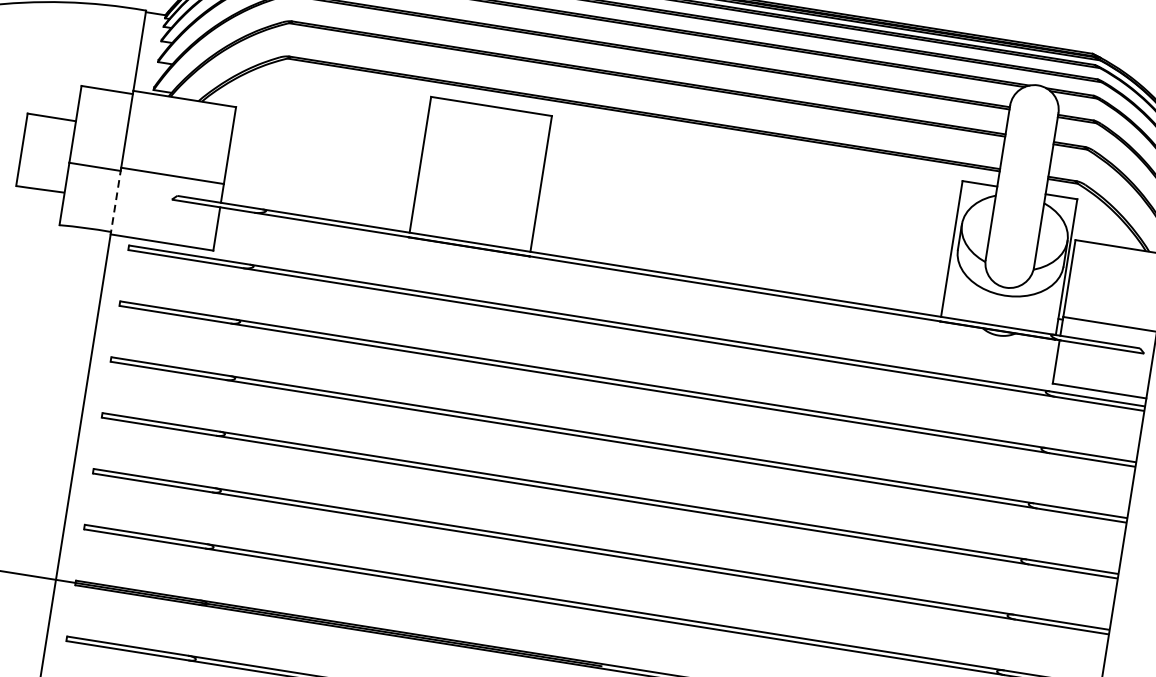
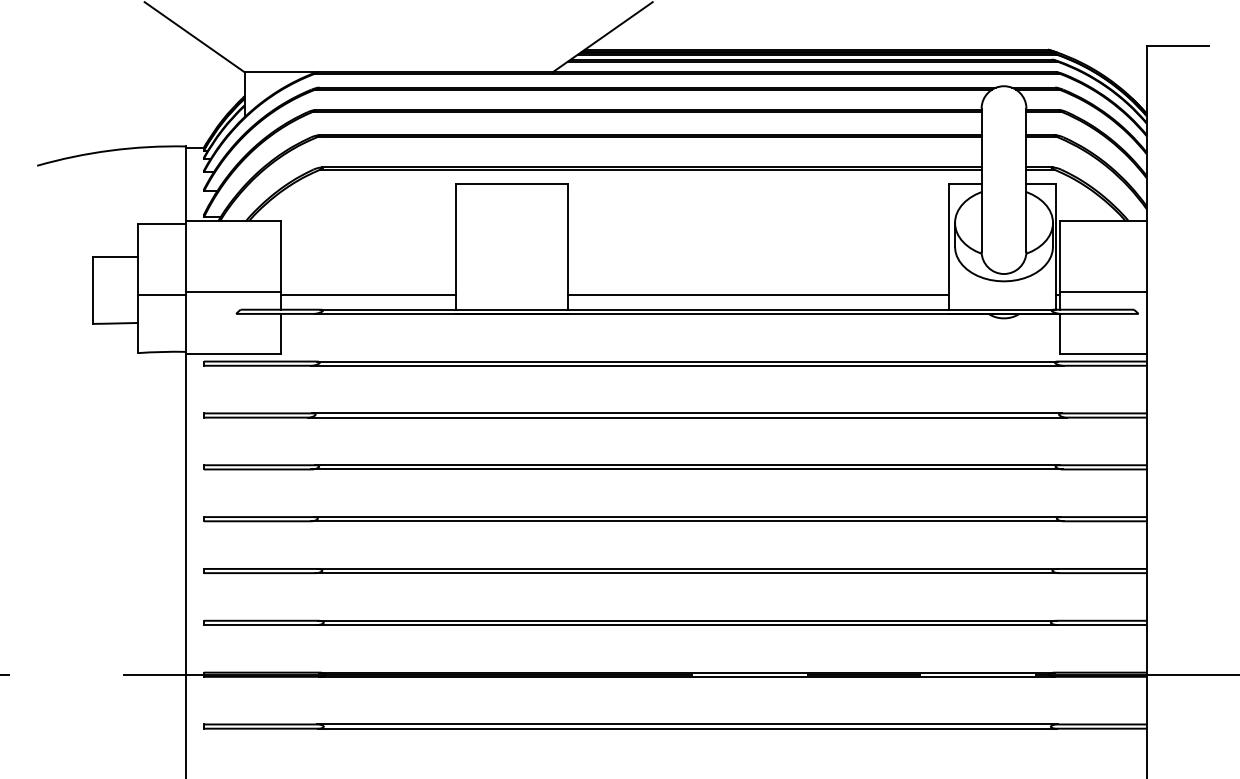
line: (115, 201) -> (185, 323), dashed -> solid
line: (317, 201) -> (368, 294), added
line: (738, 267) -> (758, 294), added

